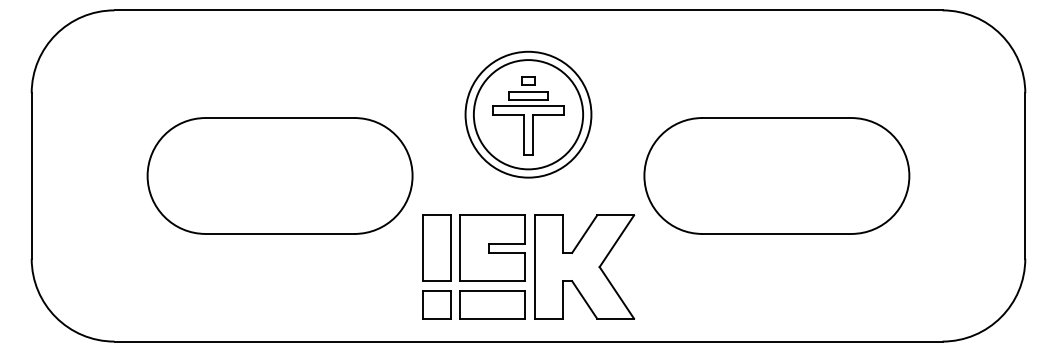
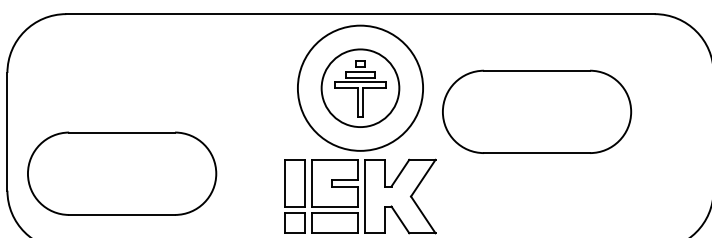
circle: (528, 114) -> (360, 88), size x1.4
part: (279, 175) -> (121, 173), moved
part: (776, 175) -> (536, 111), moved

